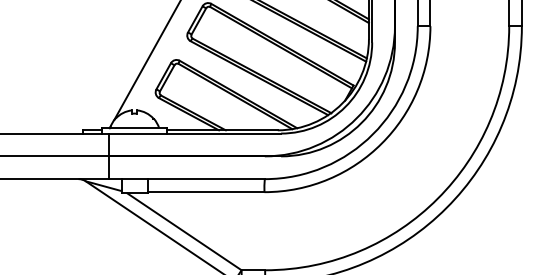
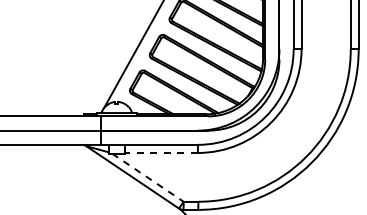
line: (204, 191) -> (160, 152), solid -> dashed
line: (185, 233) -> (148, 178), solid -> dashed

